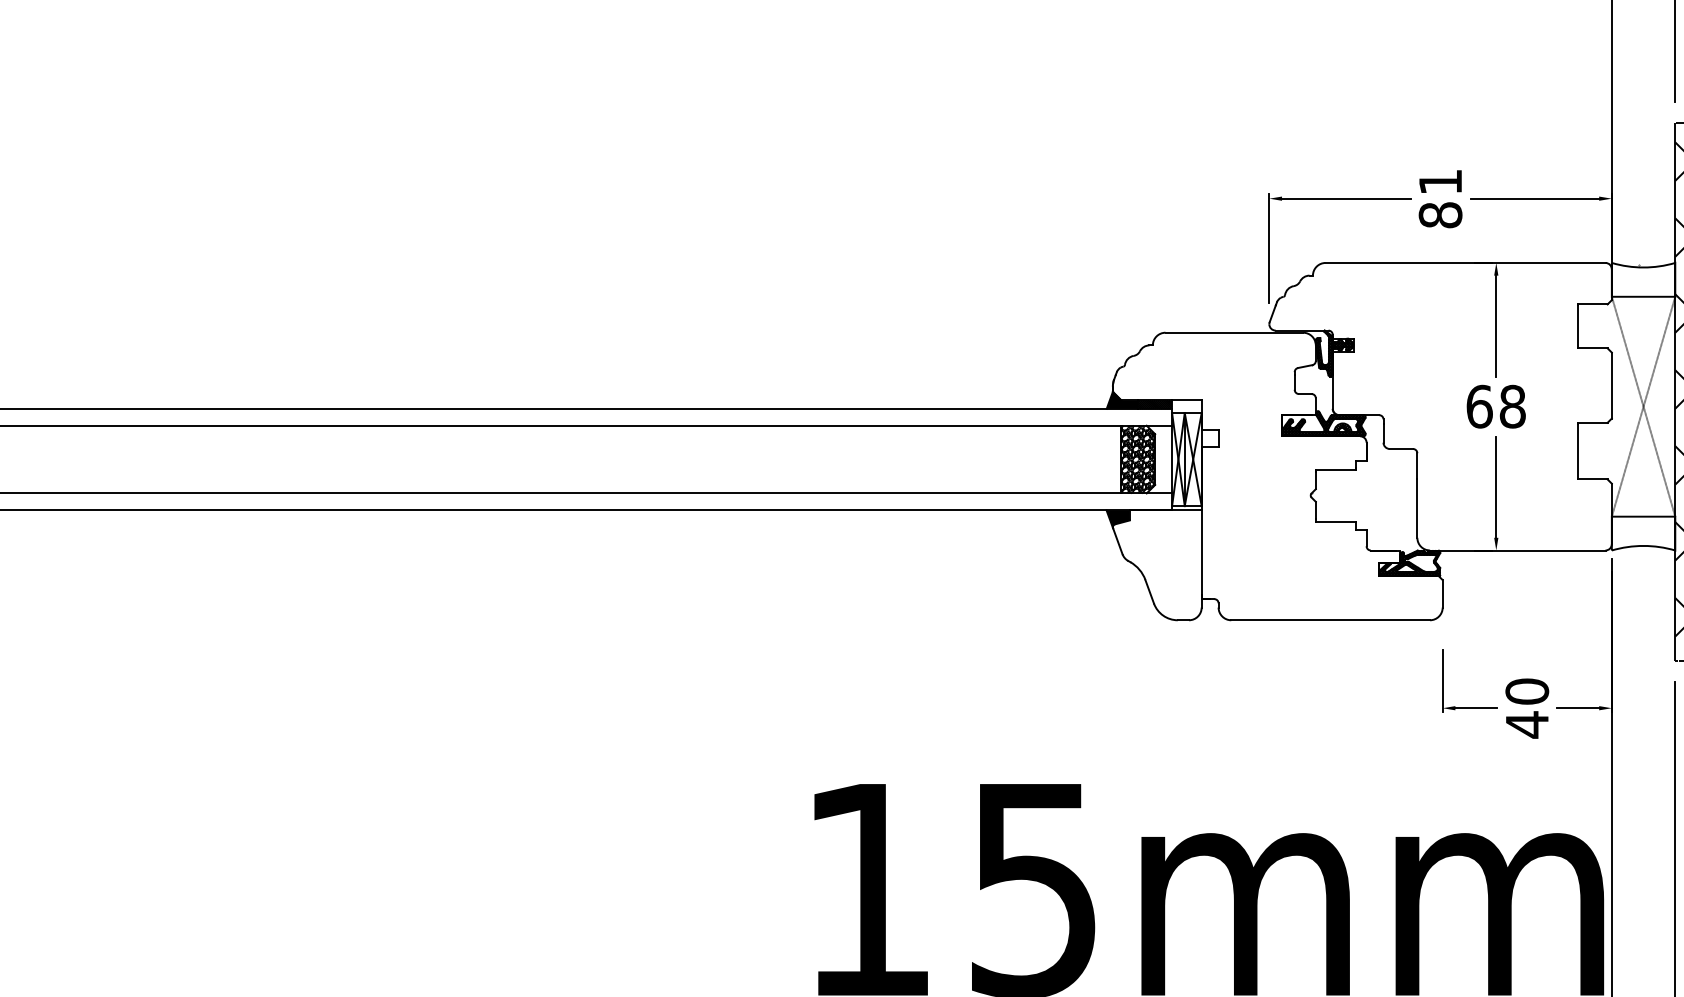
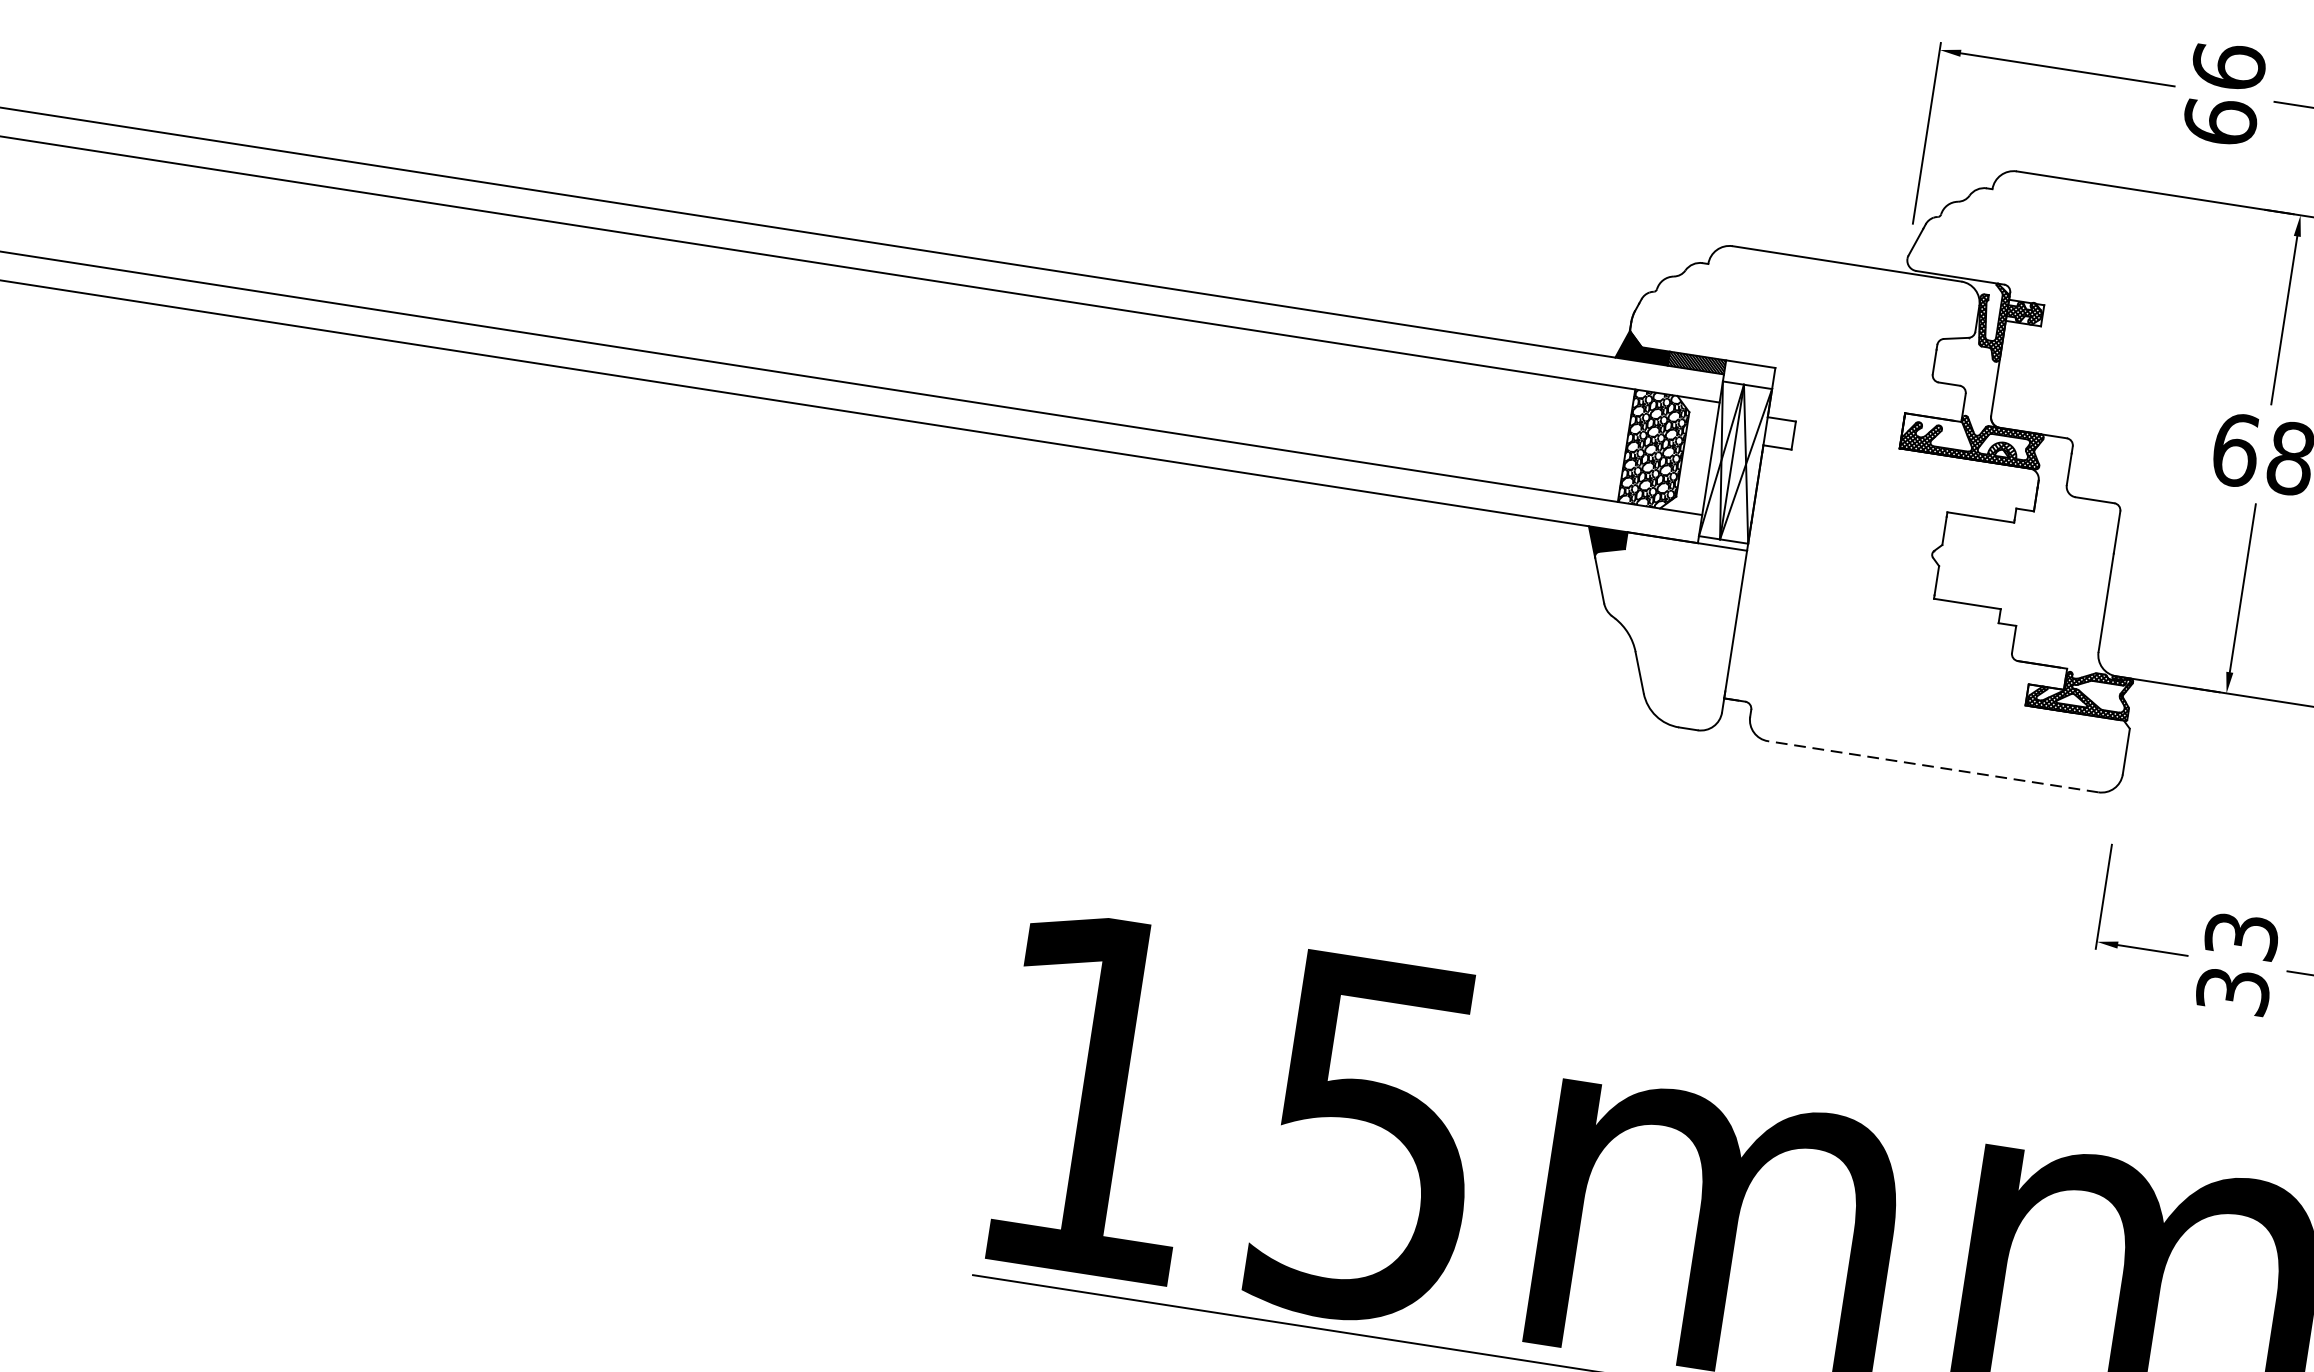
text: (1440, 198) -> (2224, 93), 81 -> 66
line: (1330, 620) -> (1932, 767), solid -> dashed
text: (1527, 708) -> (2237, 964), 40 -> 33

